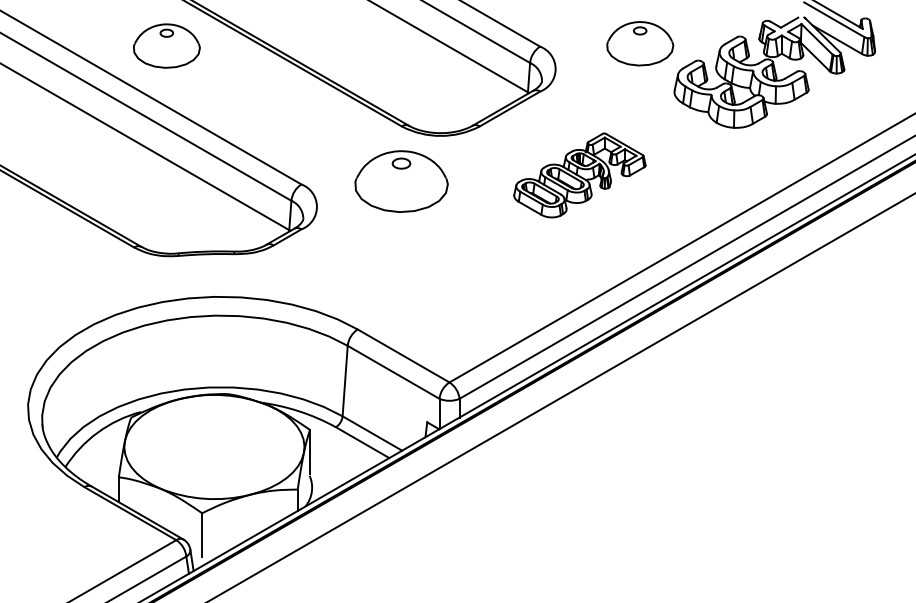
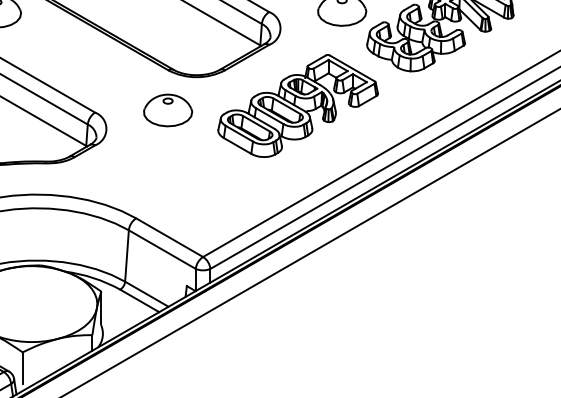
part: (579, 175) -> (297, 106), size x1.67
part: (401, 181) -> (168, 110), size x0.71

